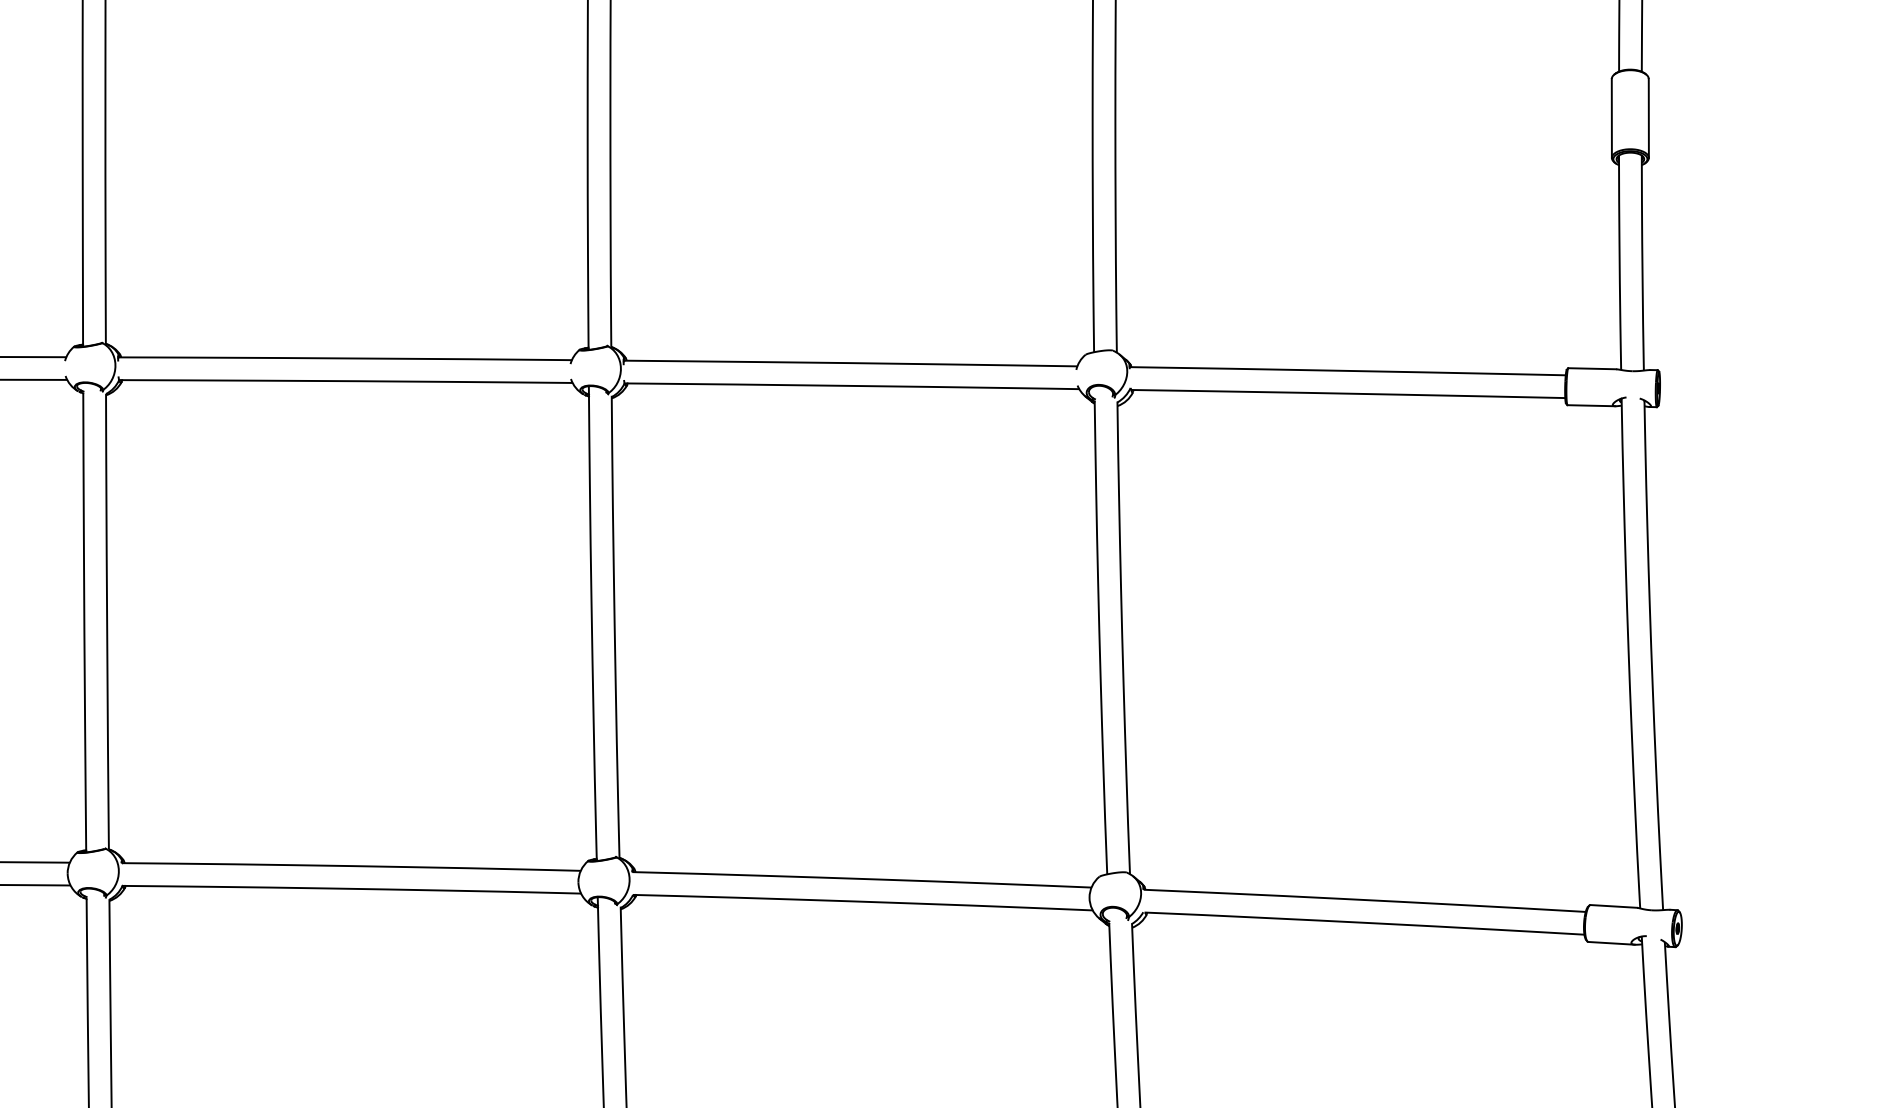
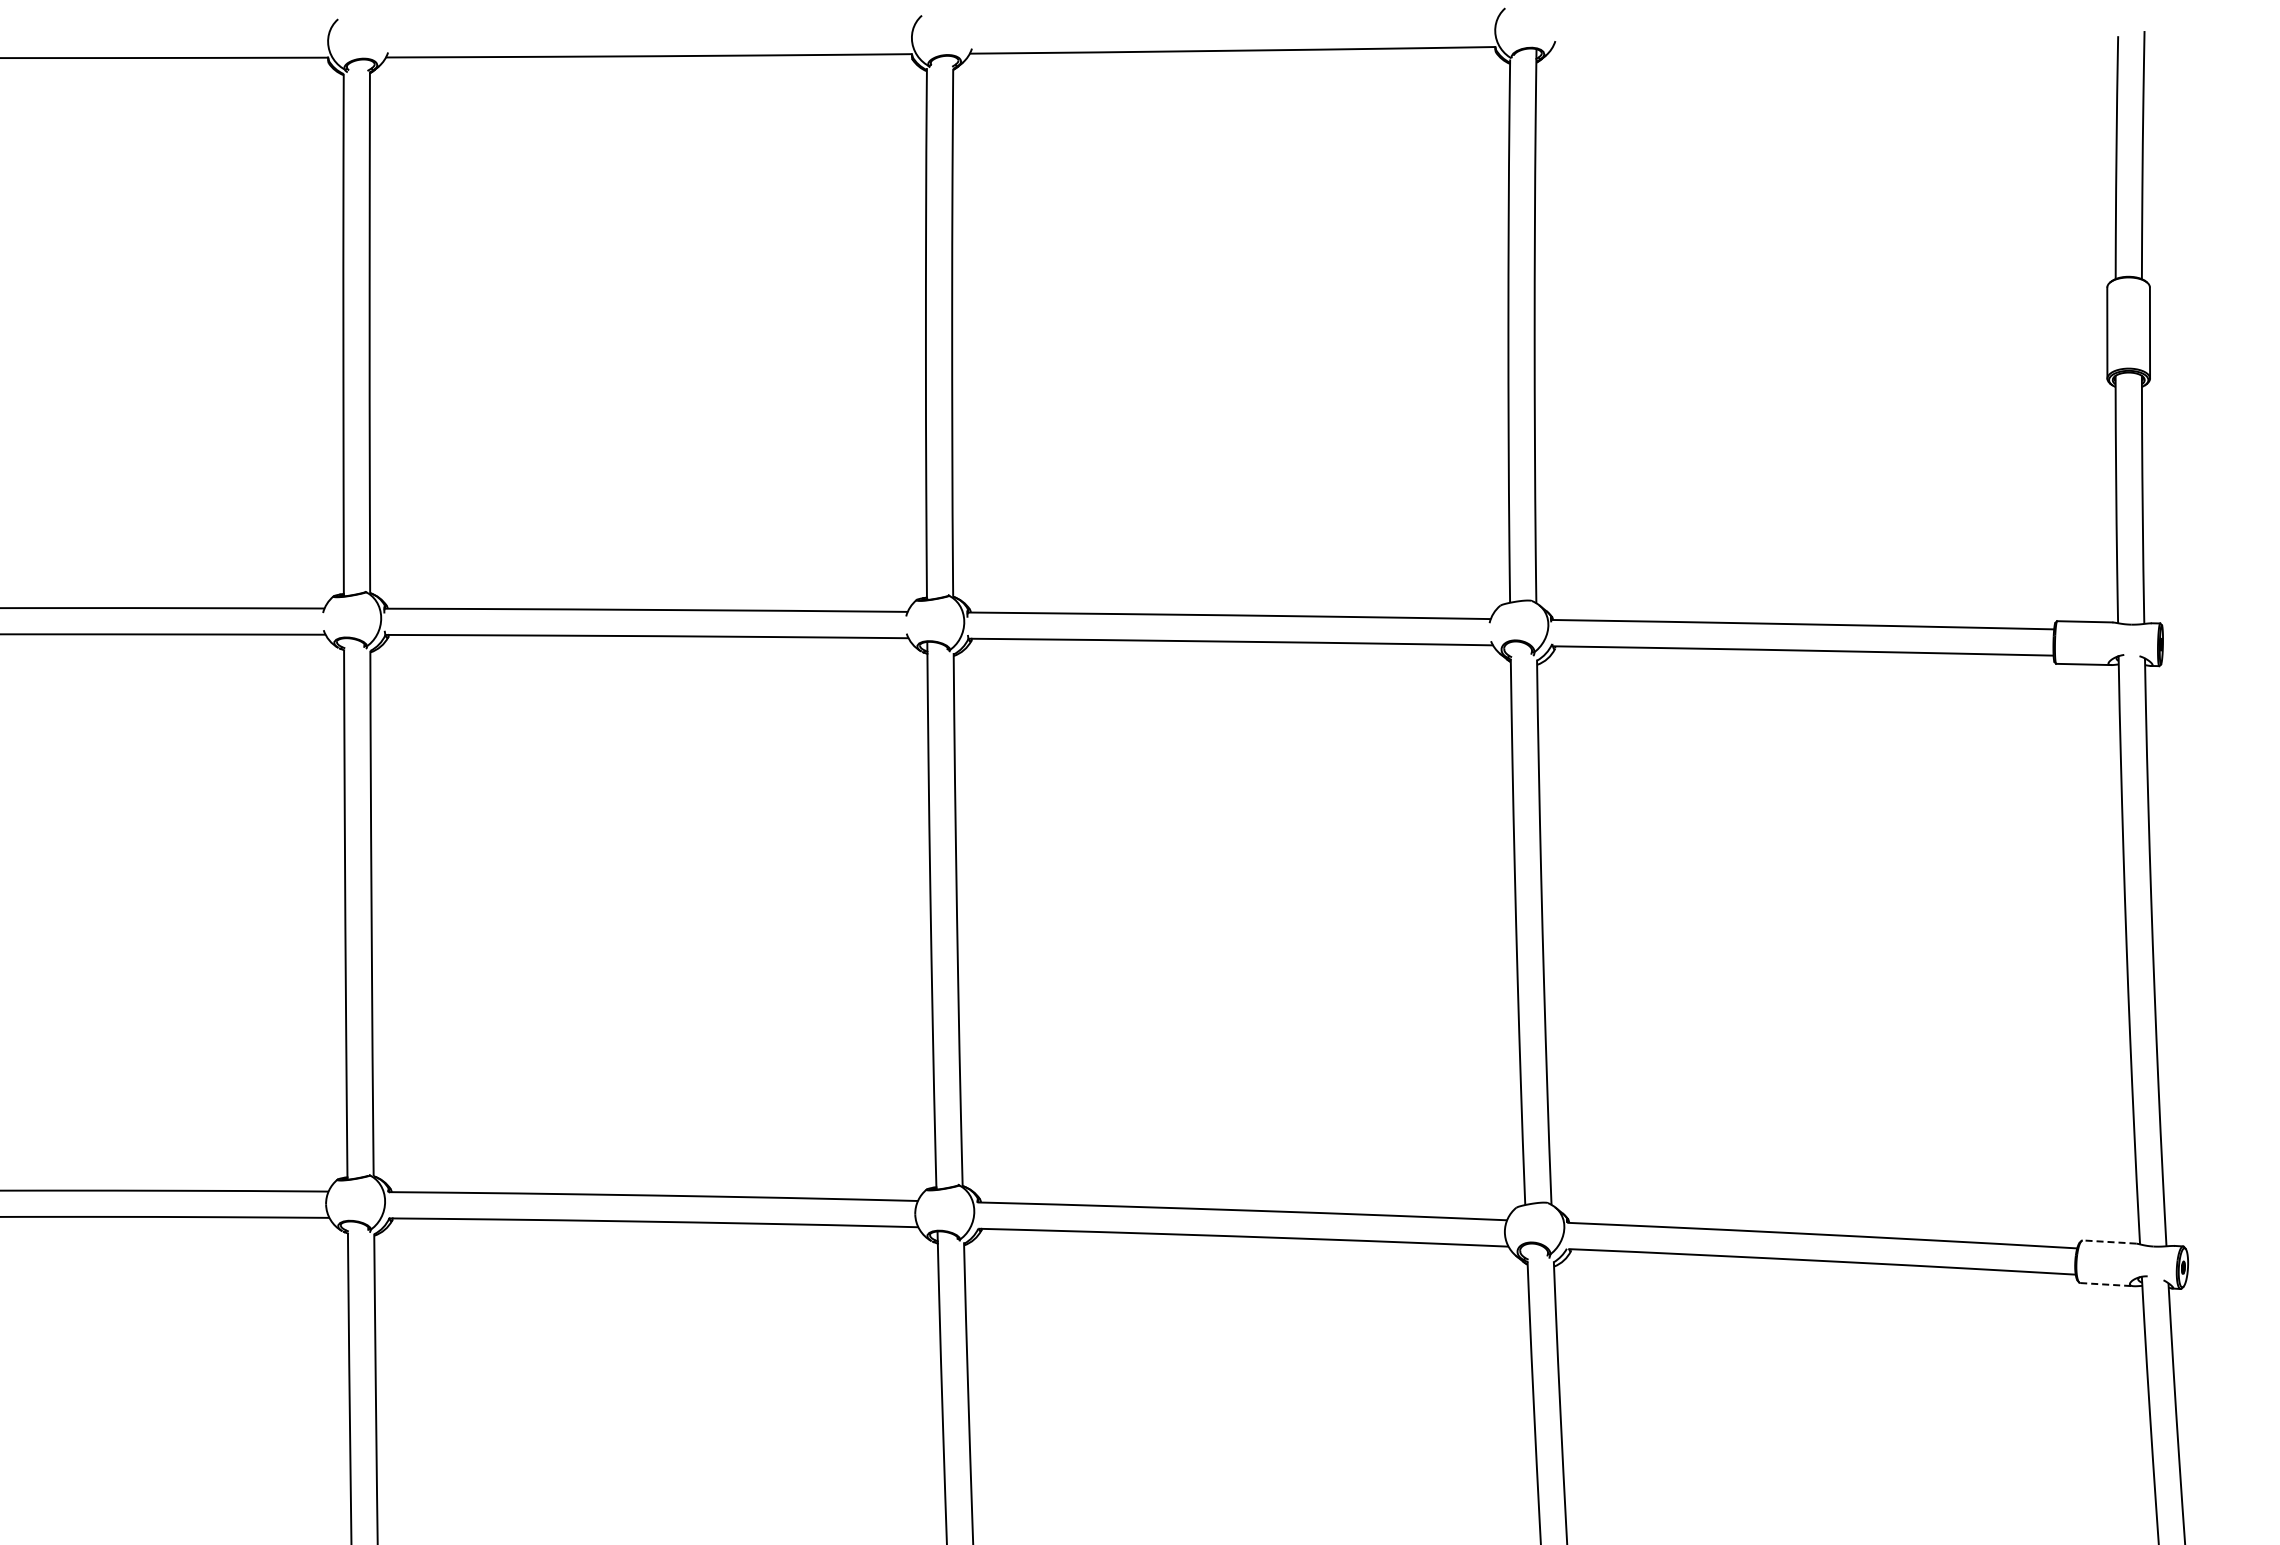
line: (1613, 906) -> (2109, 1242), solid -> dashed
line: (1611, 943) -> (2106, 1284), solid -> dashed

